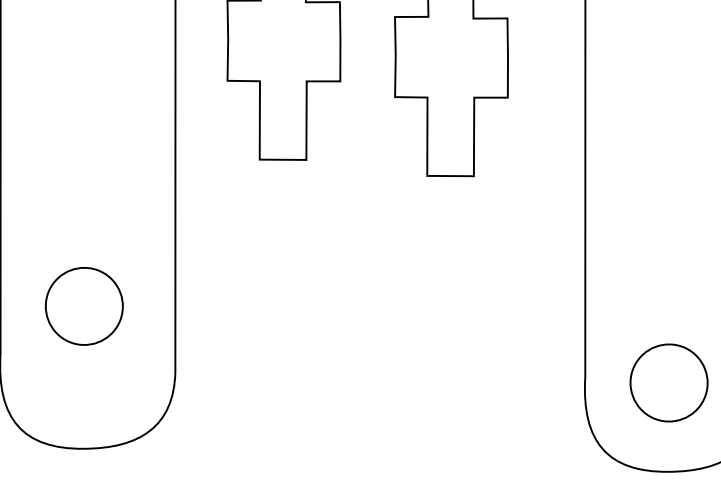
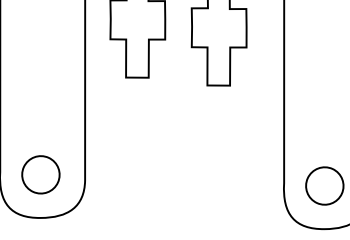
part: (83, 305) -> (40, 174), moved

